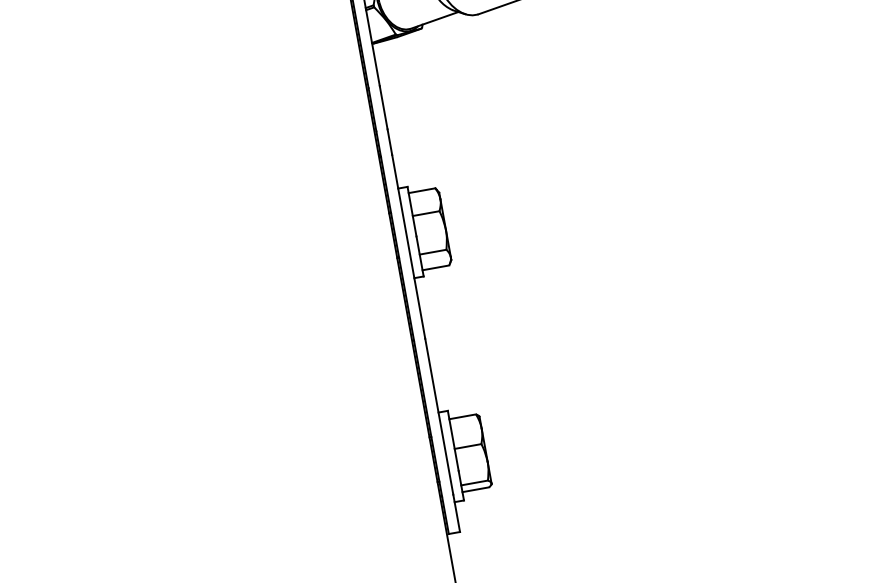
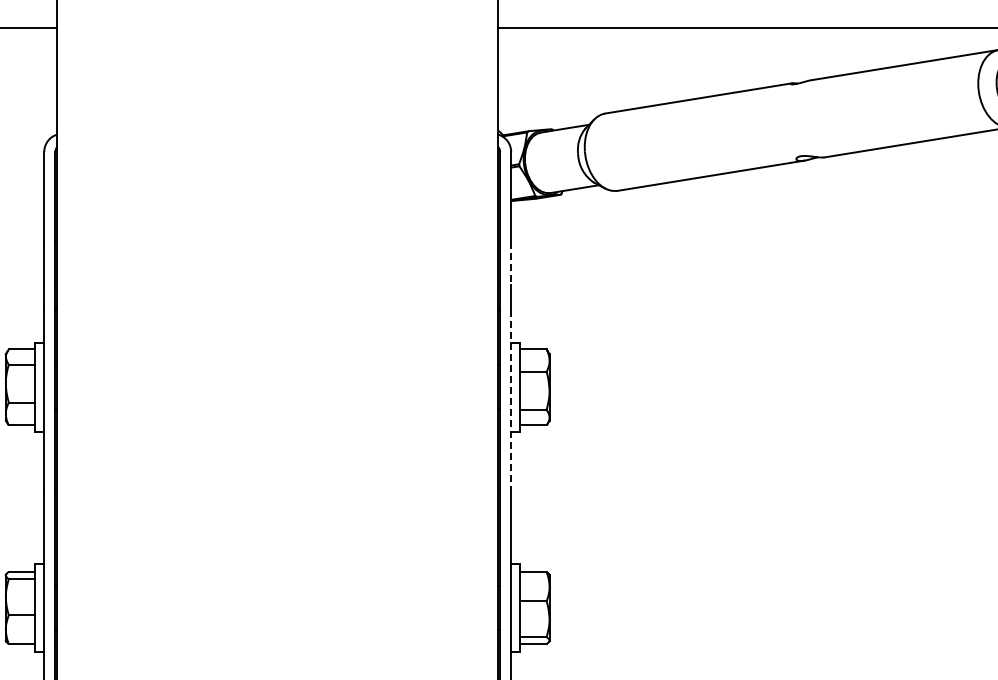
line: (384, 108) -> (511, 264), solid -> dashed
line: (409, 246) -> (511, 400), solid -> dashed

